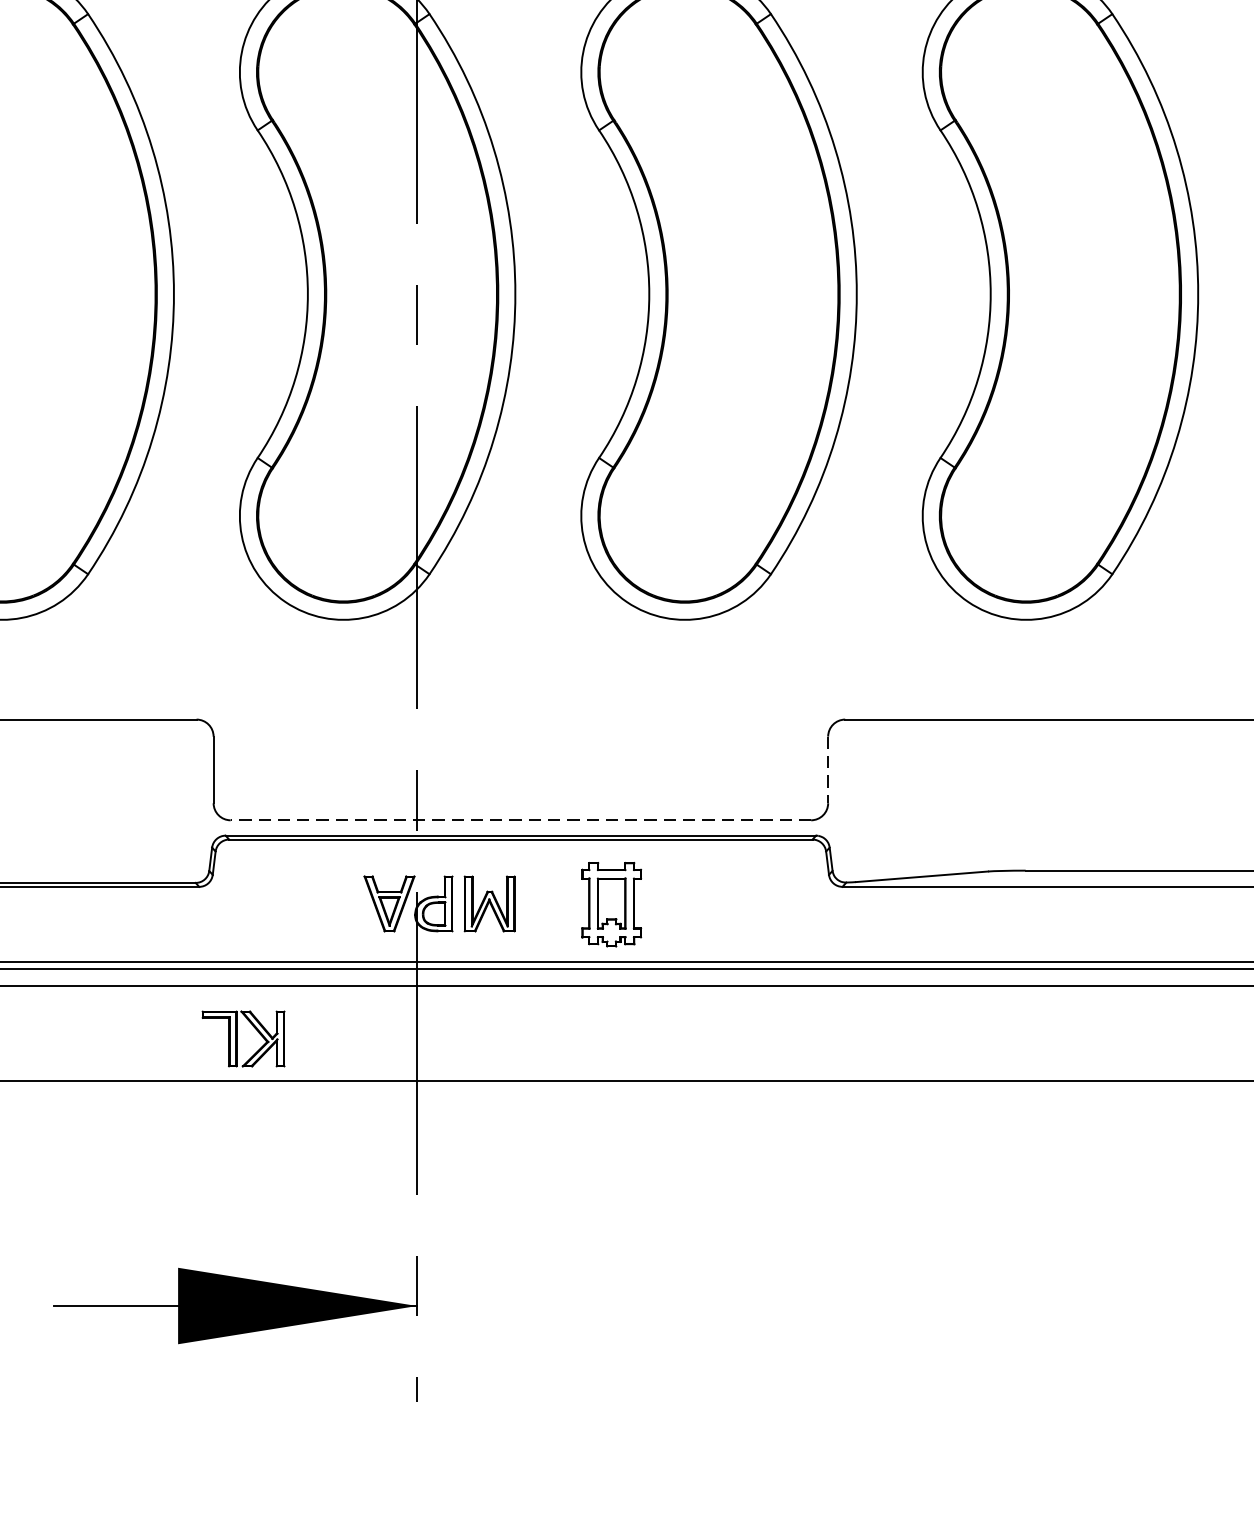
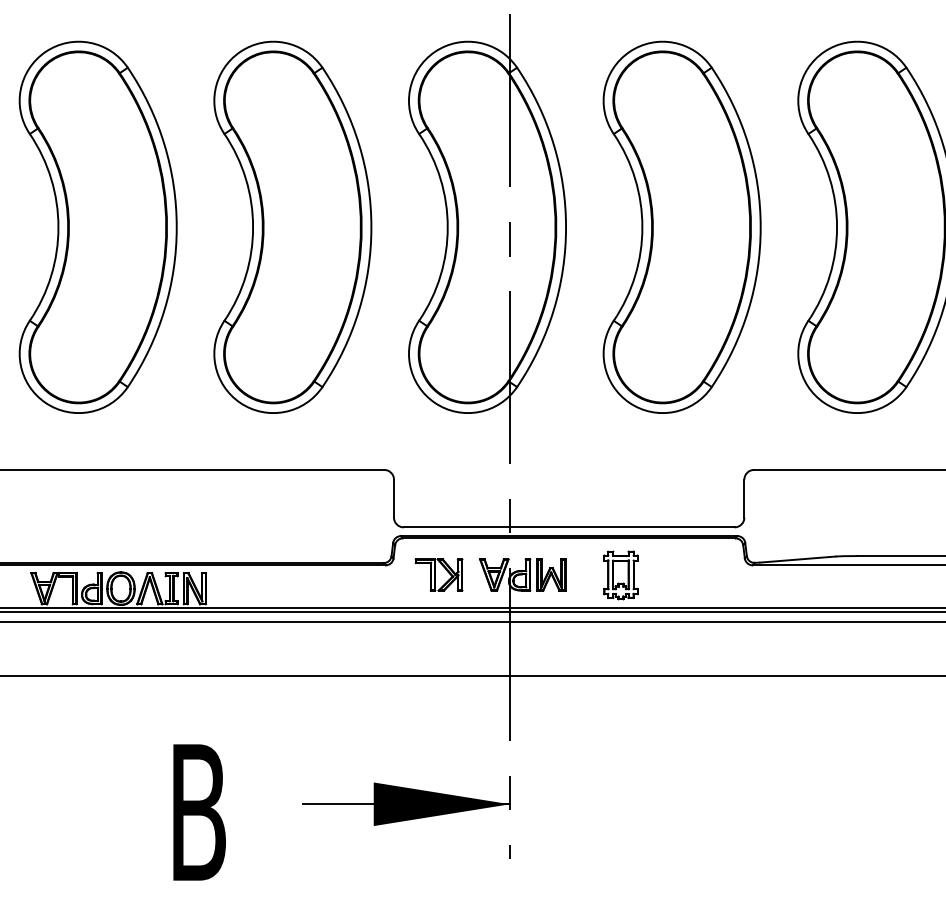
line: (828, 769) -> (744, 498), dashed -> solid
line: (519, 820) -> (568, 527), dashed -> solid
part: (242, 1038) -> (438, 574), moved

